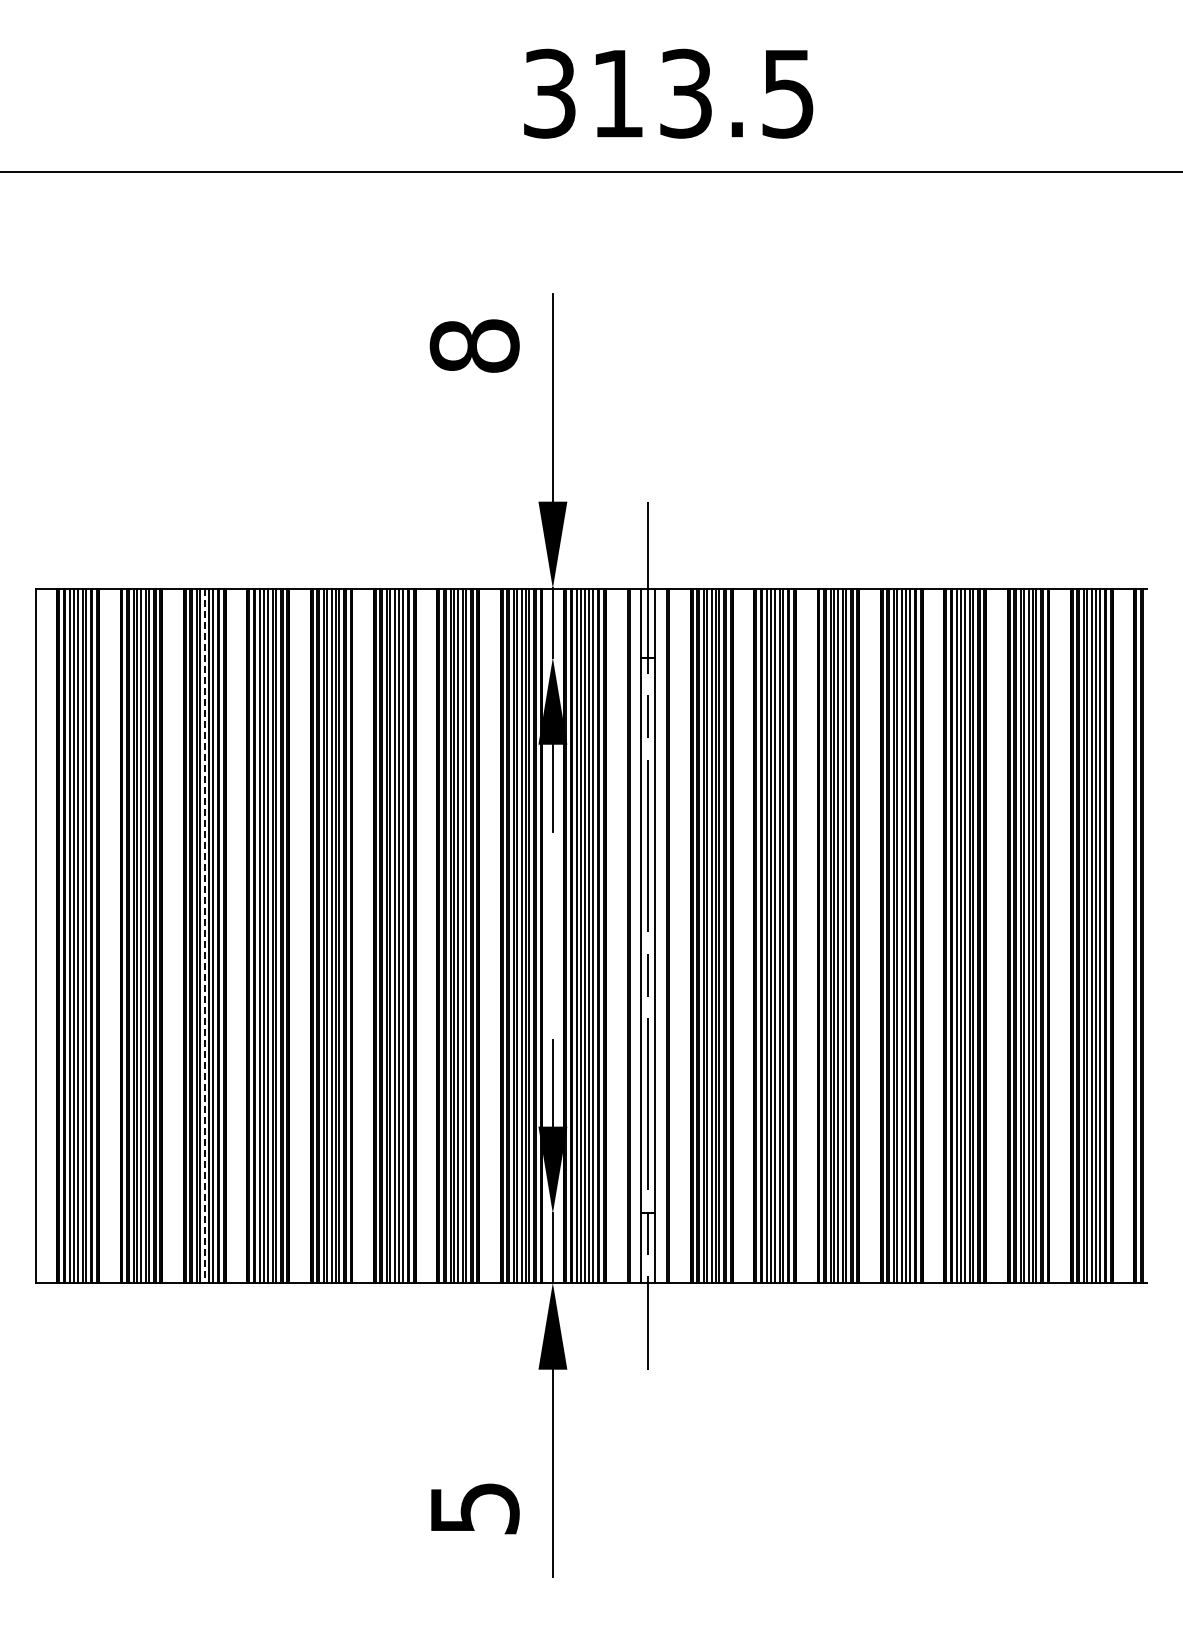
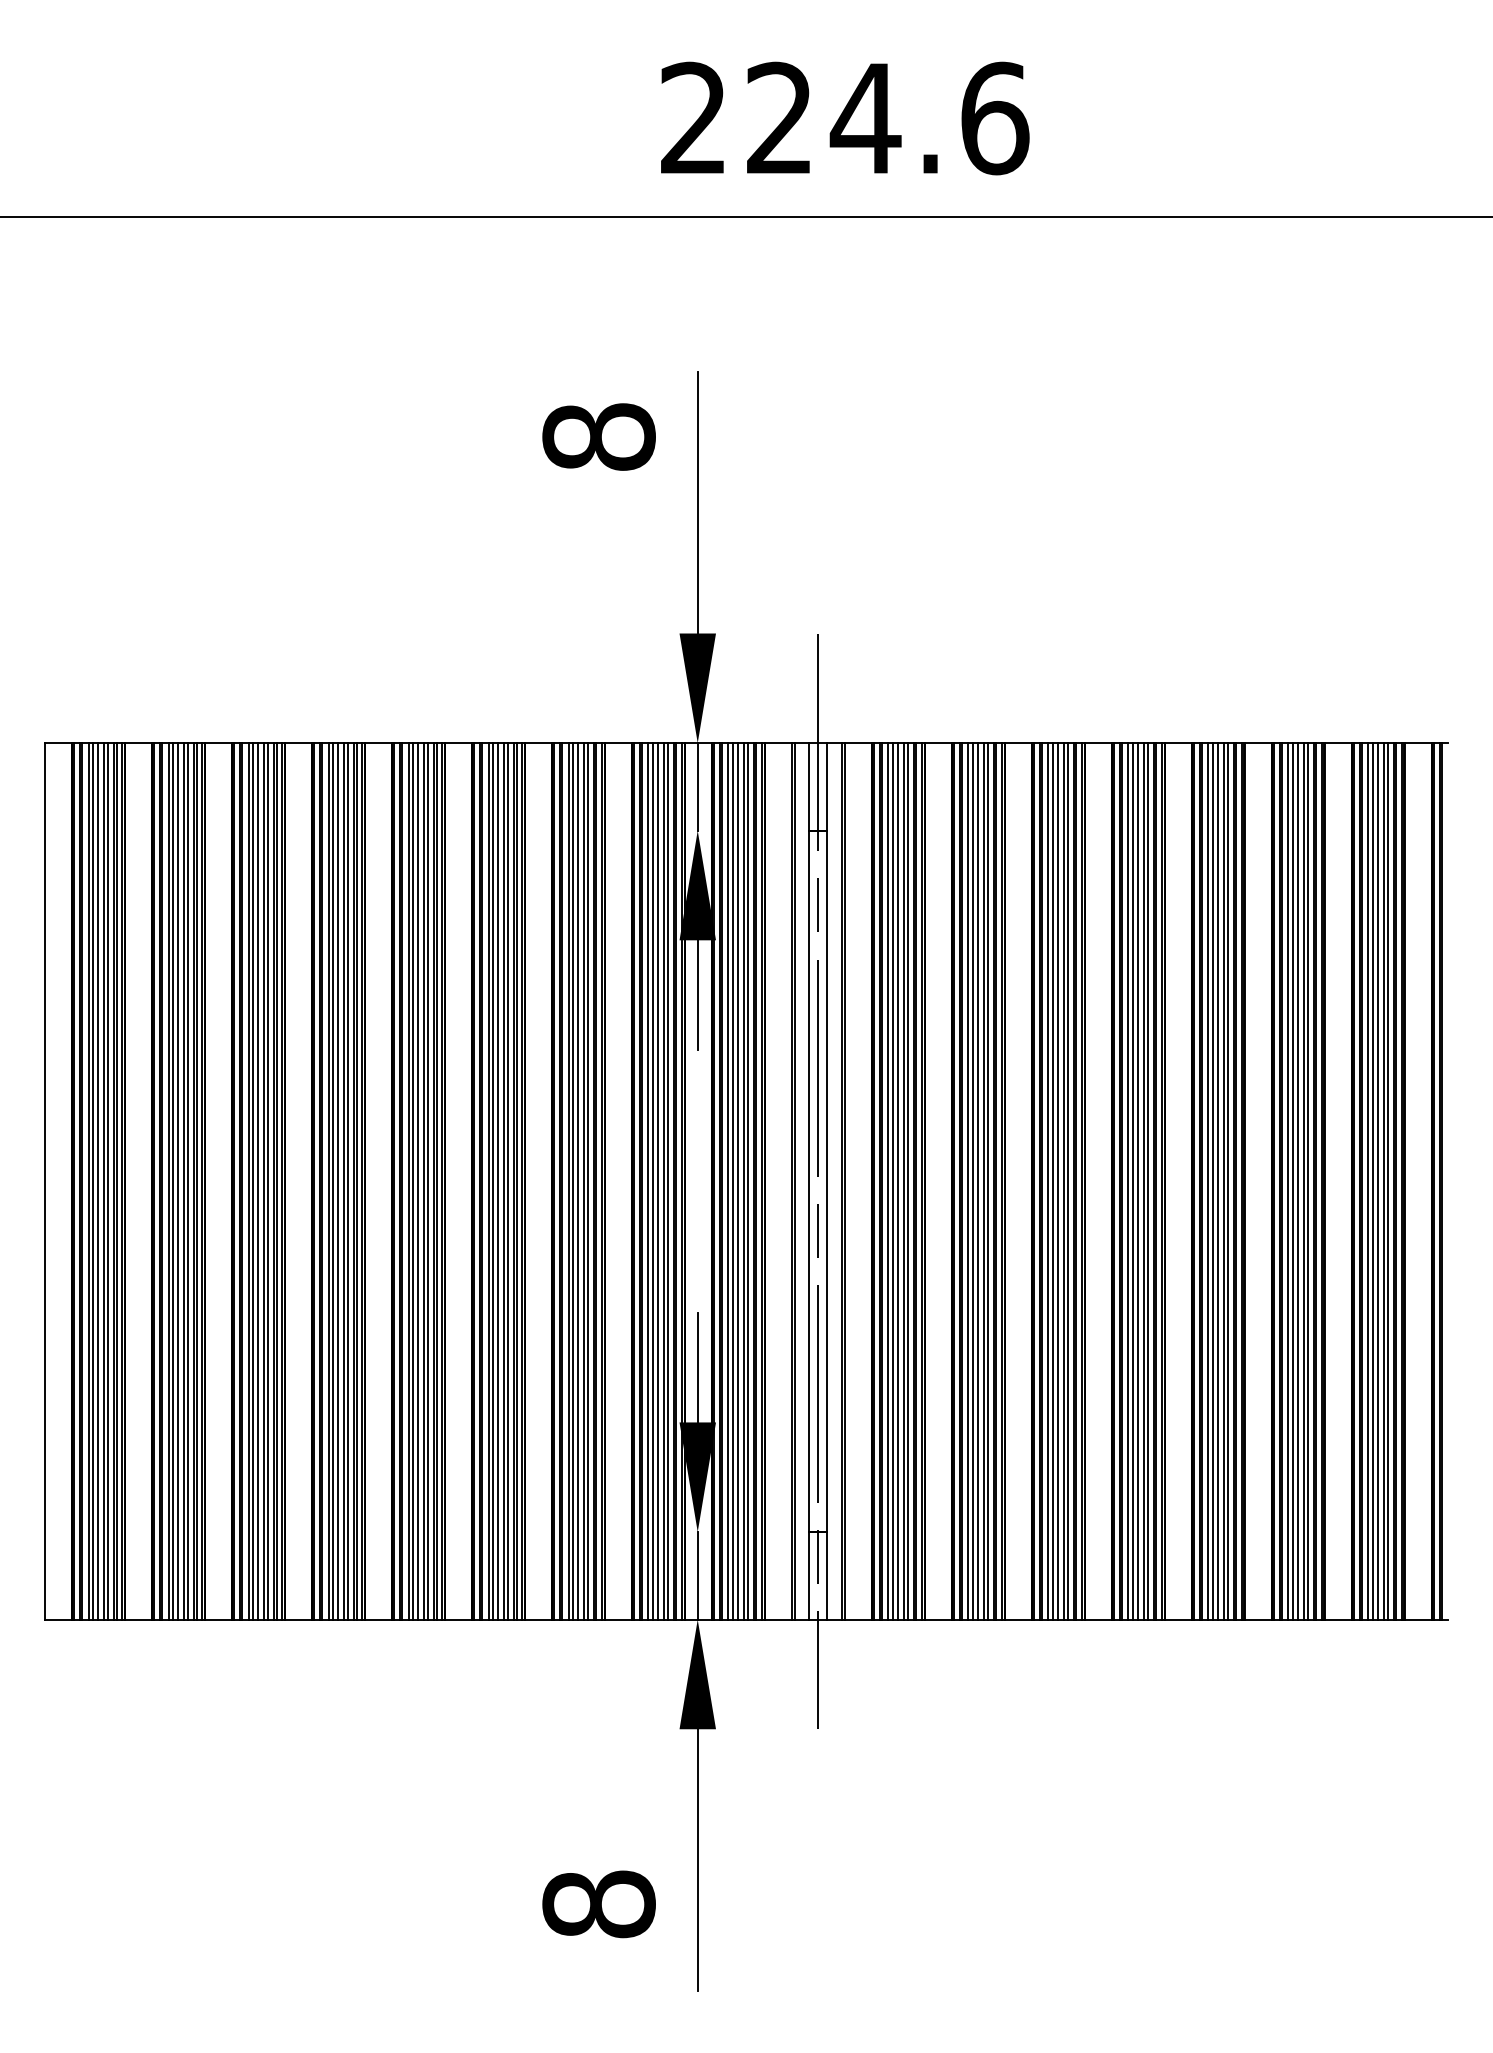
text: (669, 93) -> (844, 118), 313.5 -> 224.6
line: (204, 936) -> (257, 1182), dashed -> solid
text: (474, 1508) -> (598, 1904), 5 -> 8

